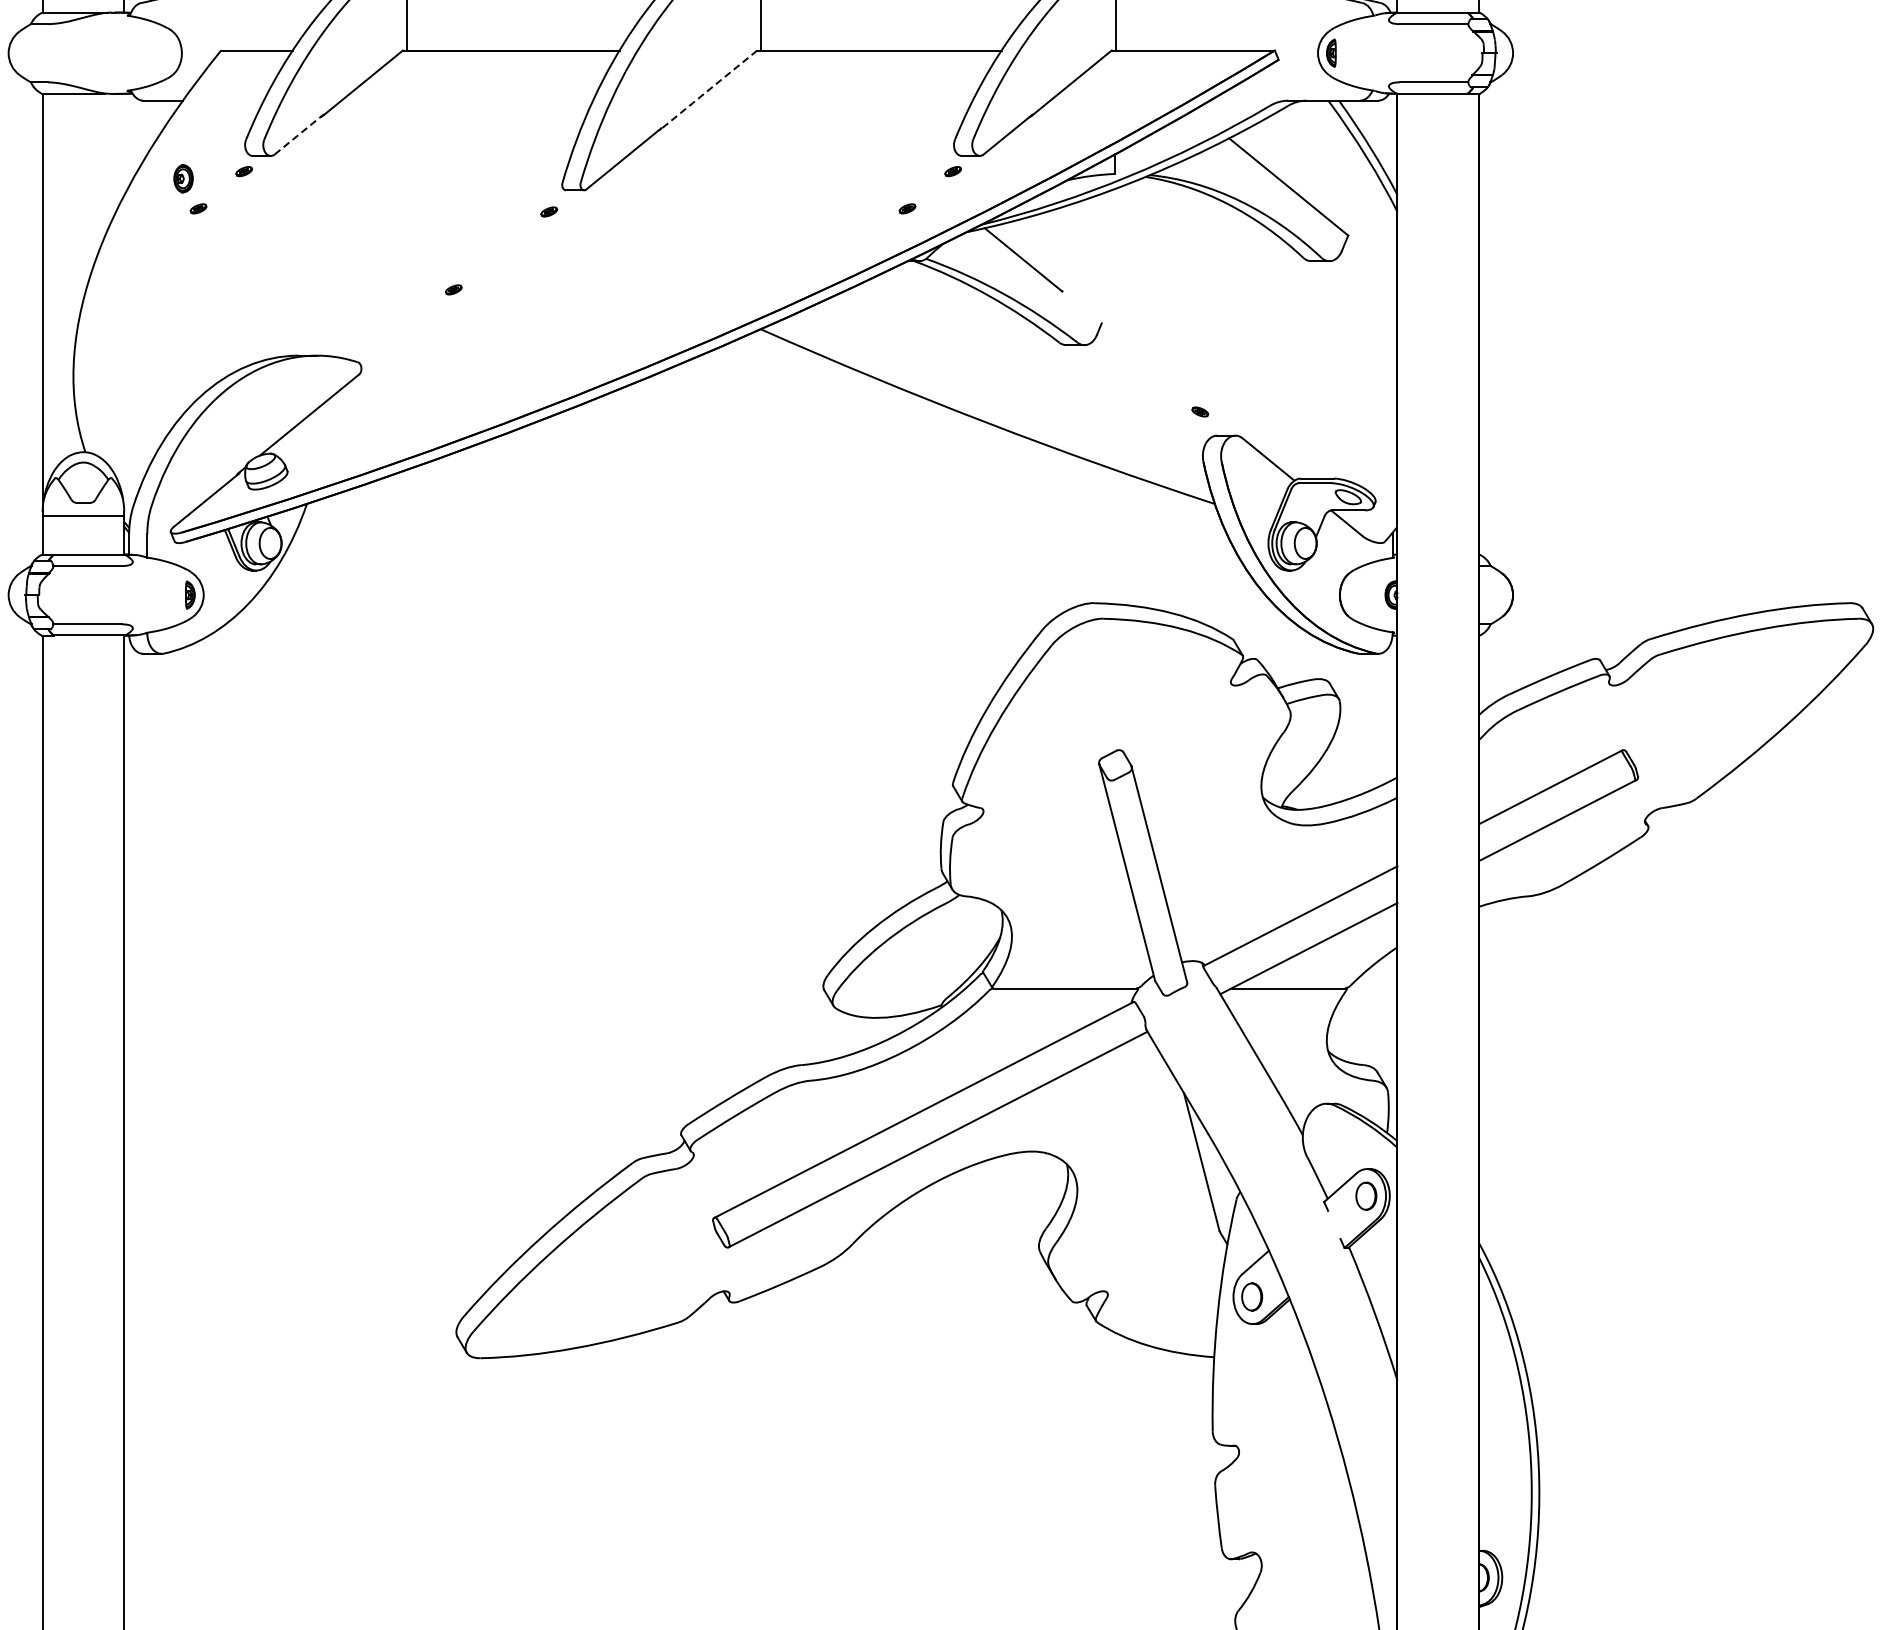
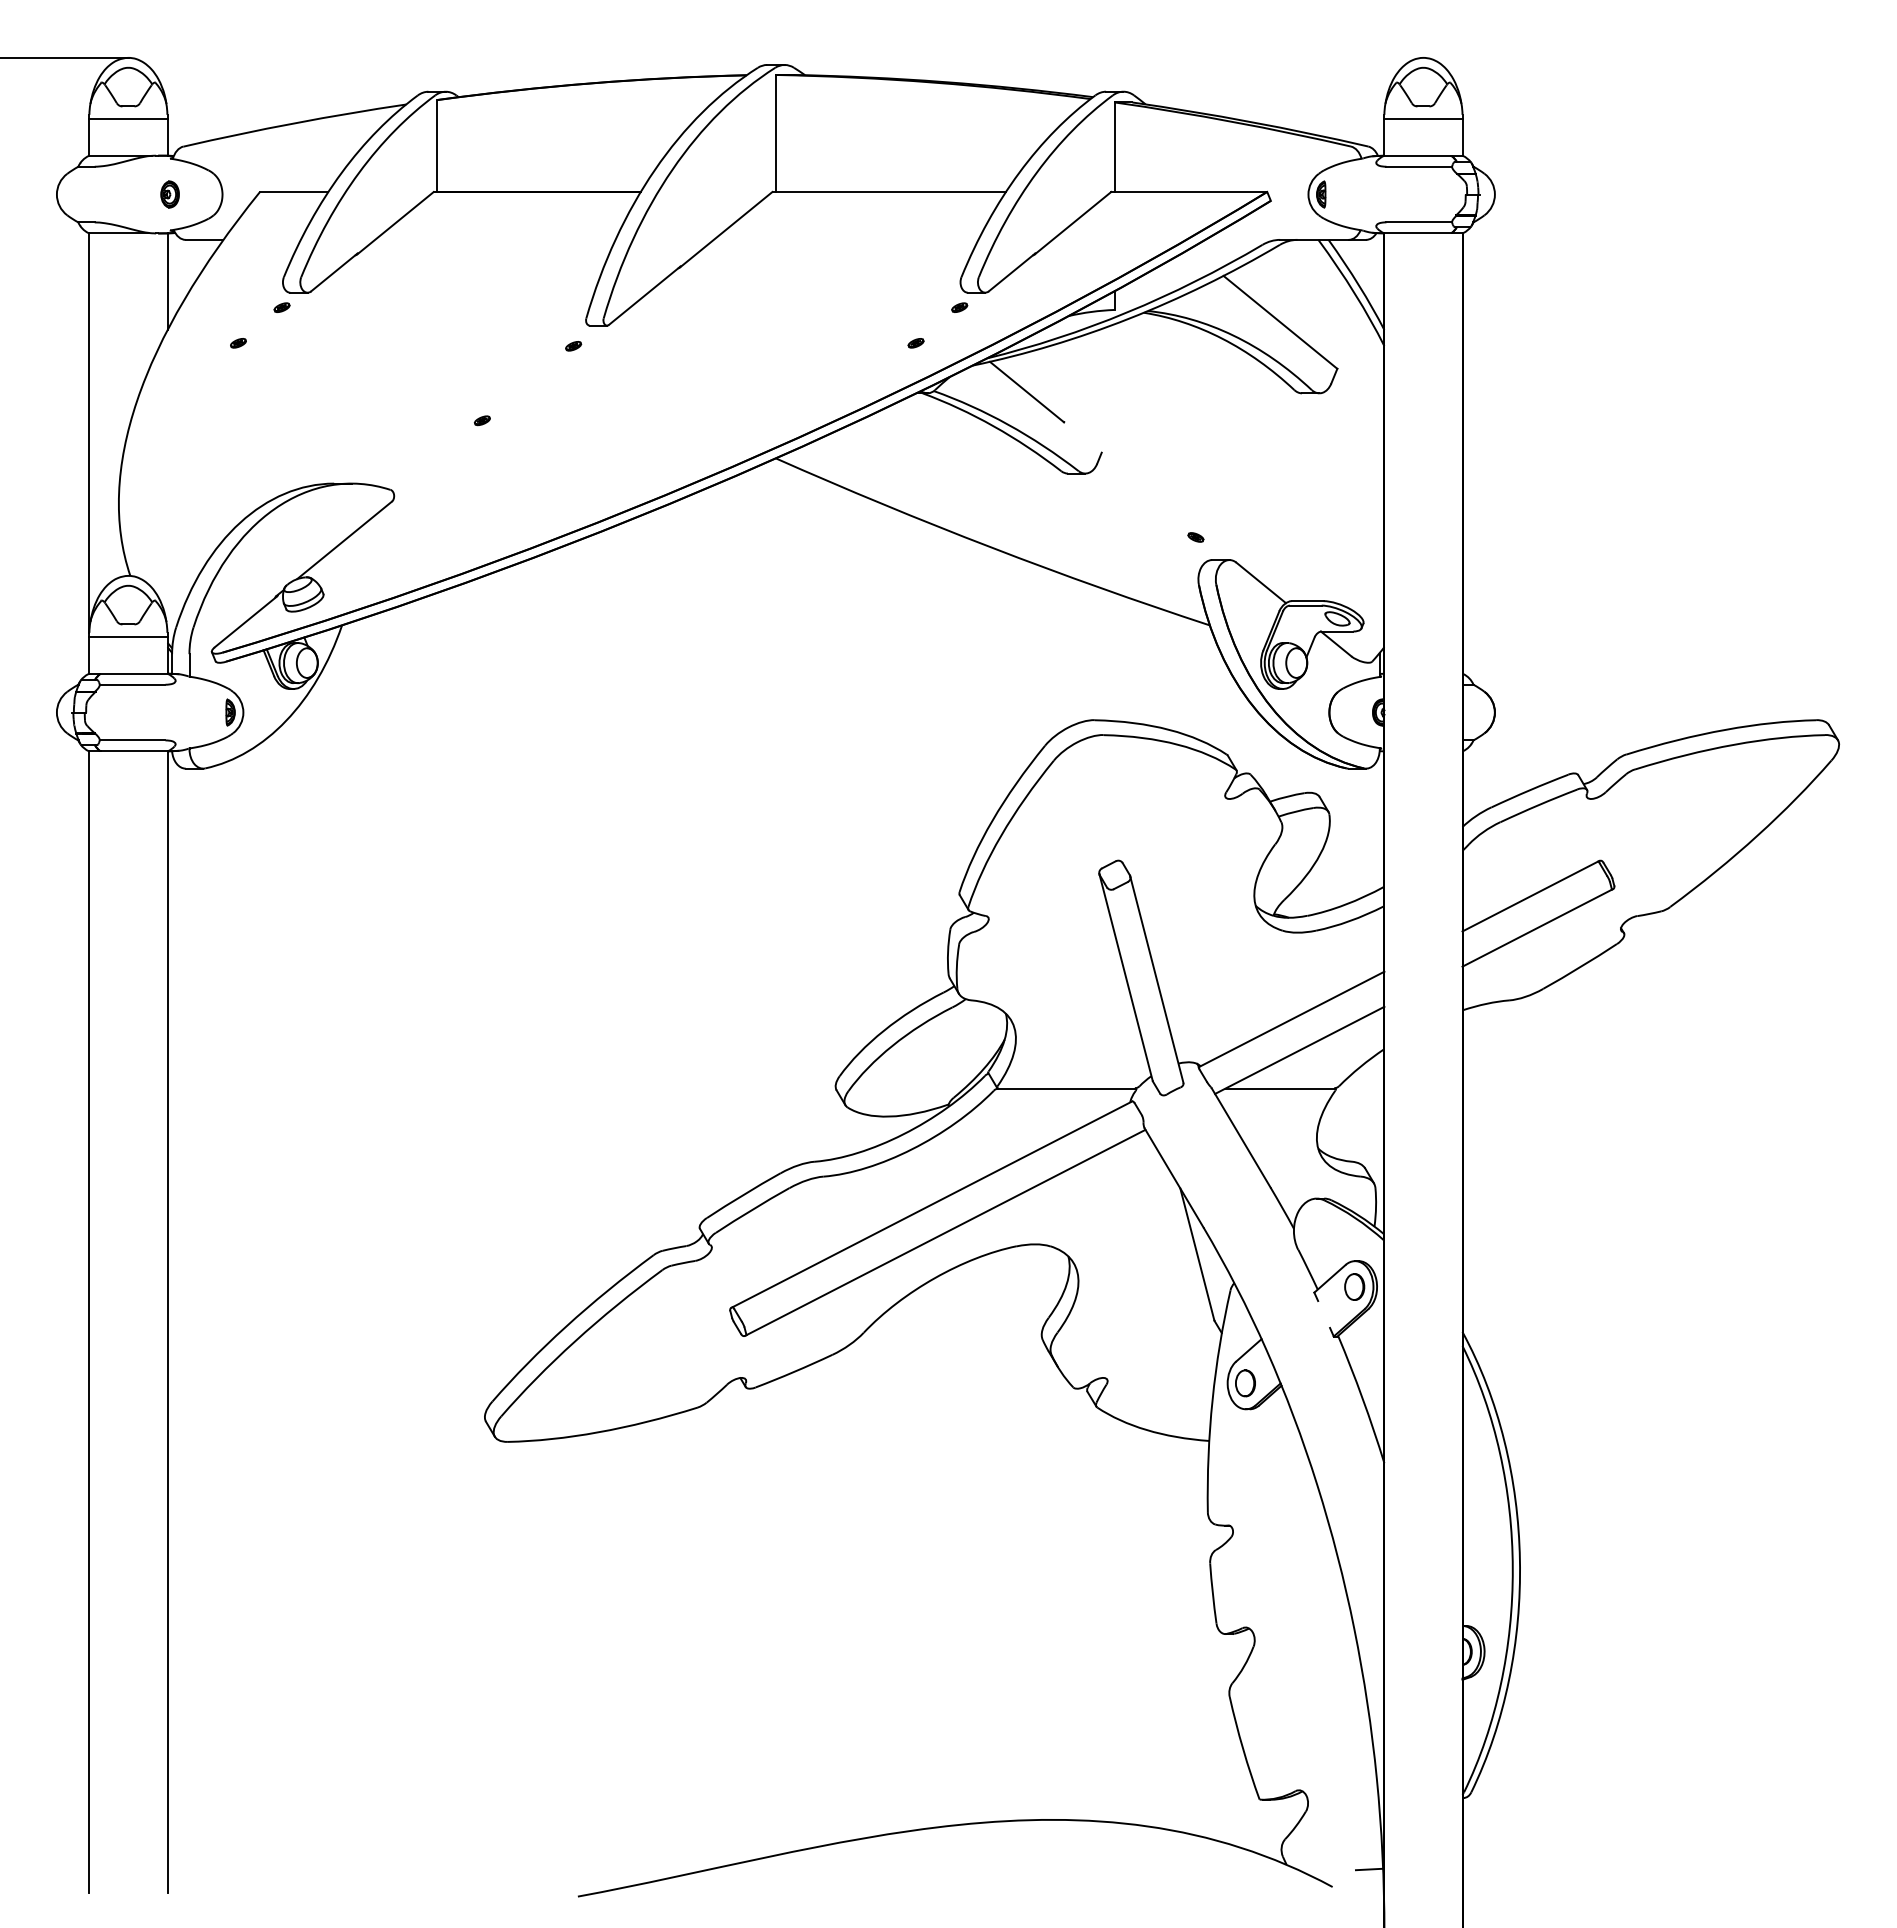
line: (709, 89) -> (726, 229), dashed -> solid
line: (299, 134) -> (334, 272), dashed -> solid
line: (124, 144) -> (167, 281), added
part: (182, 178) -> (169, 194), moved

